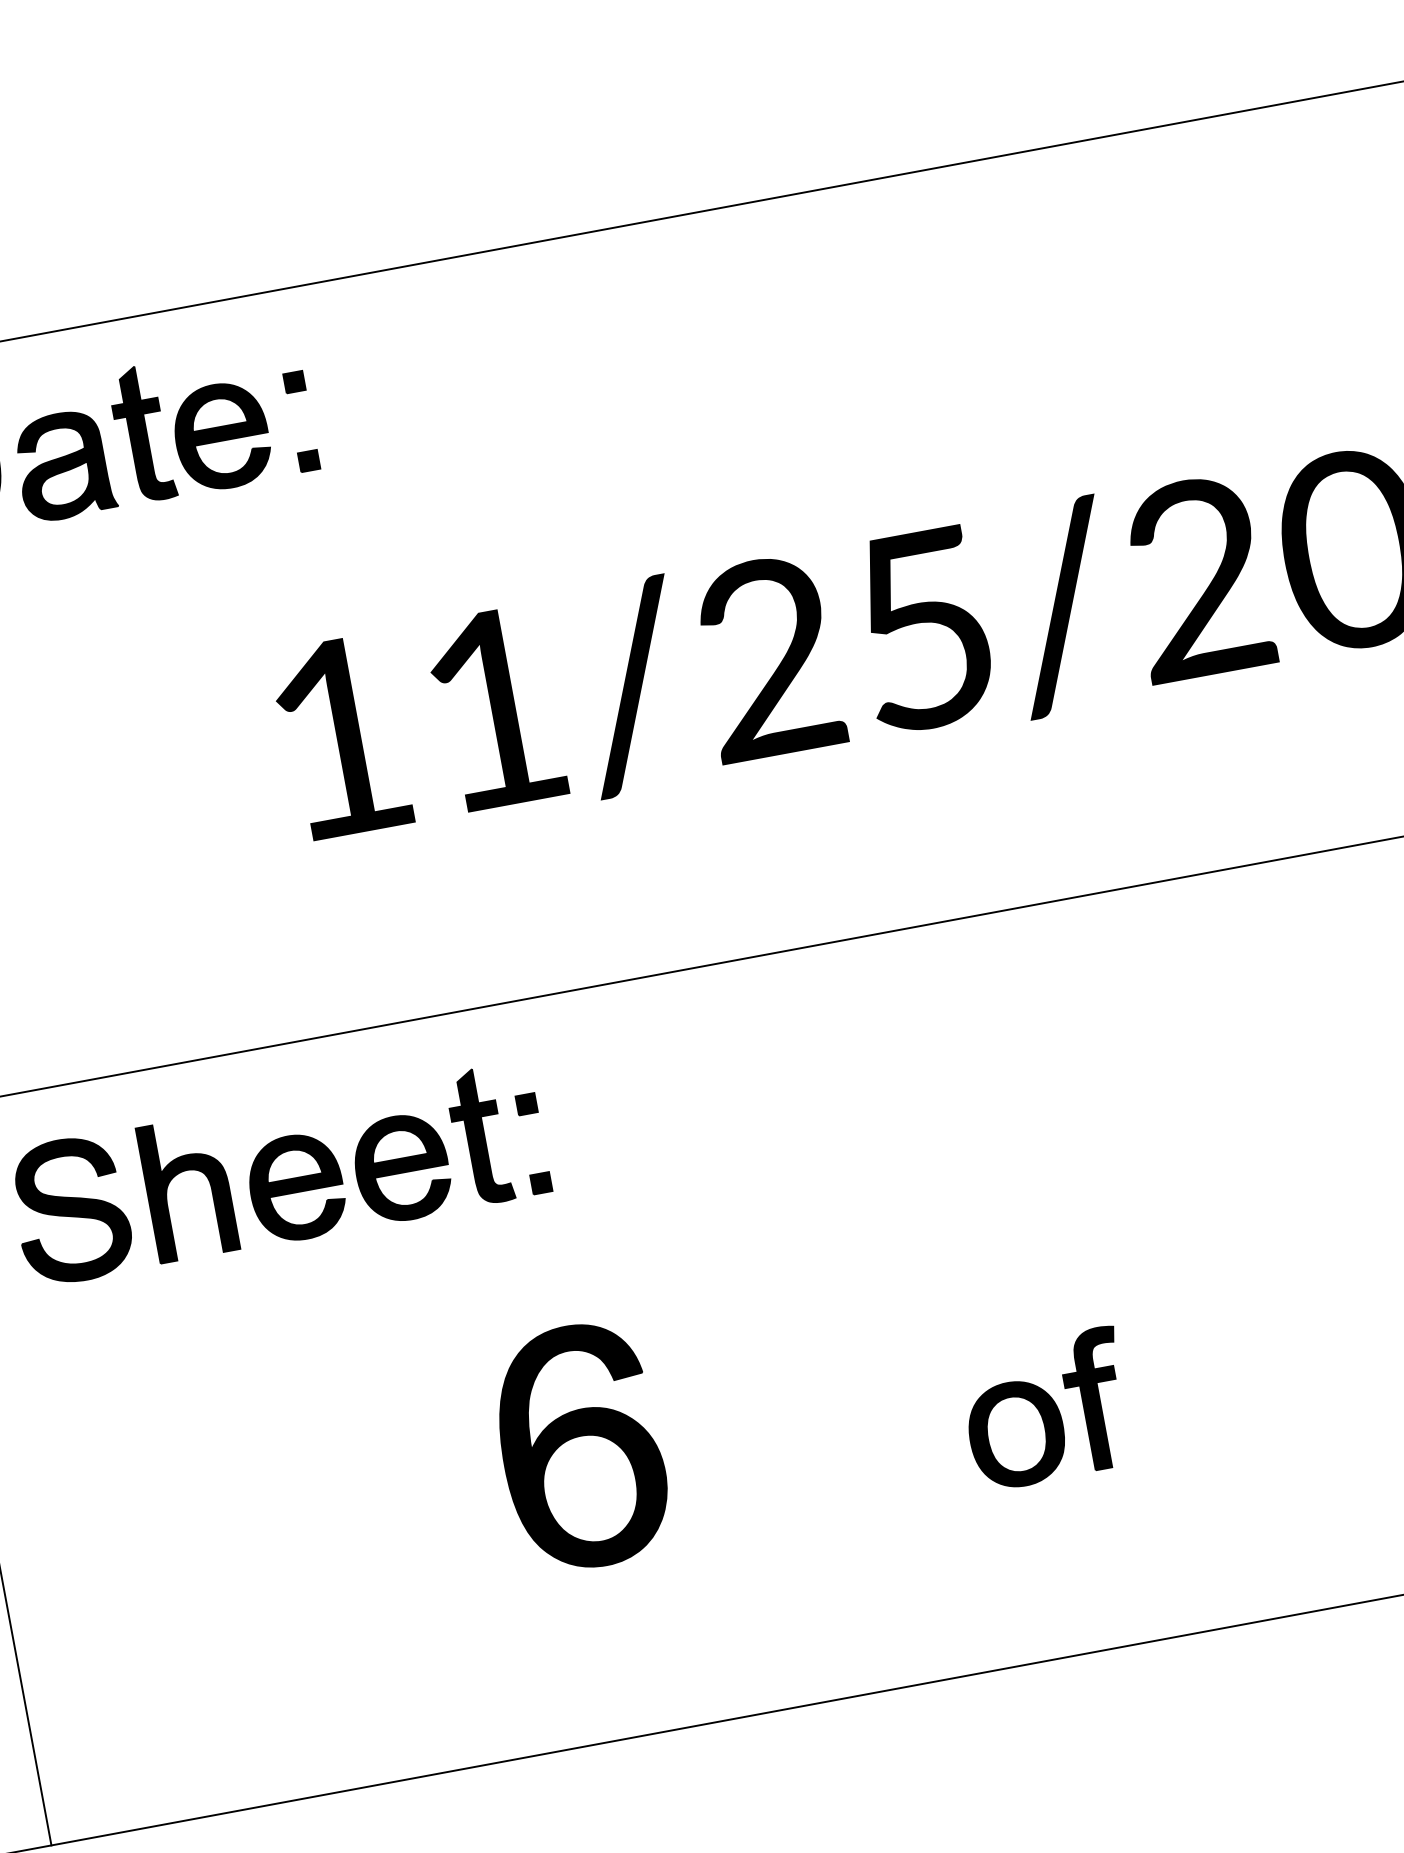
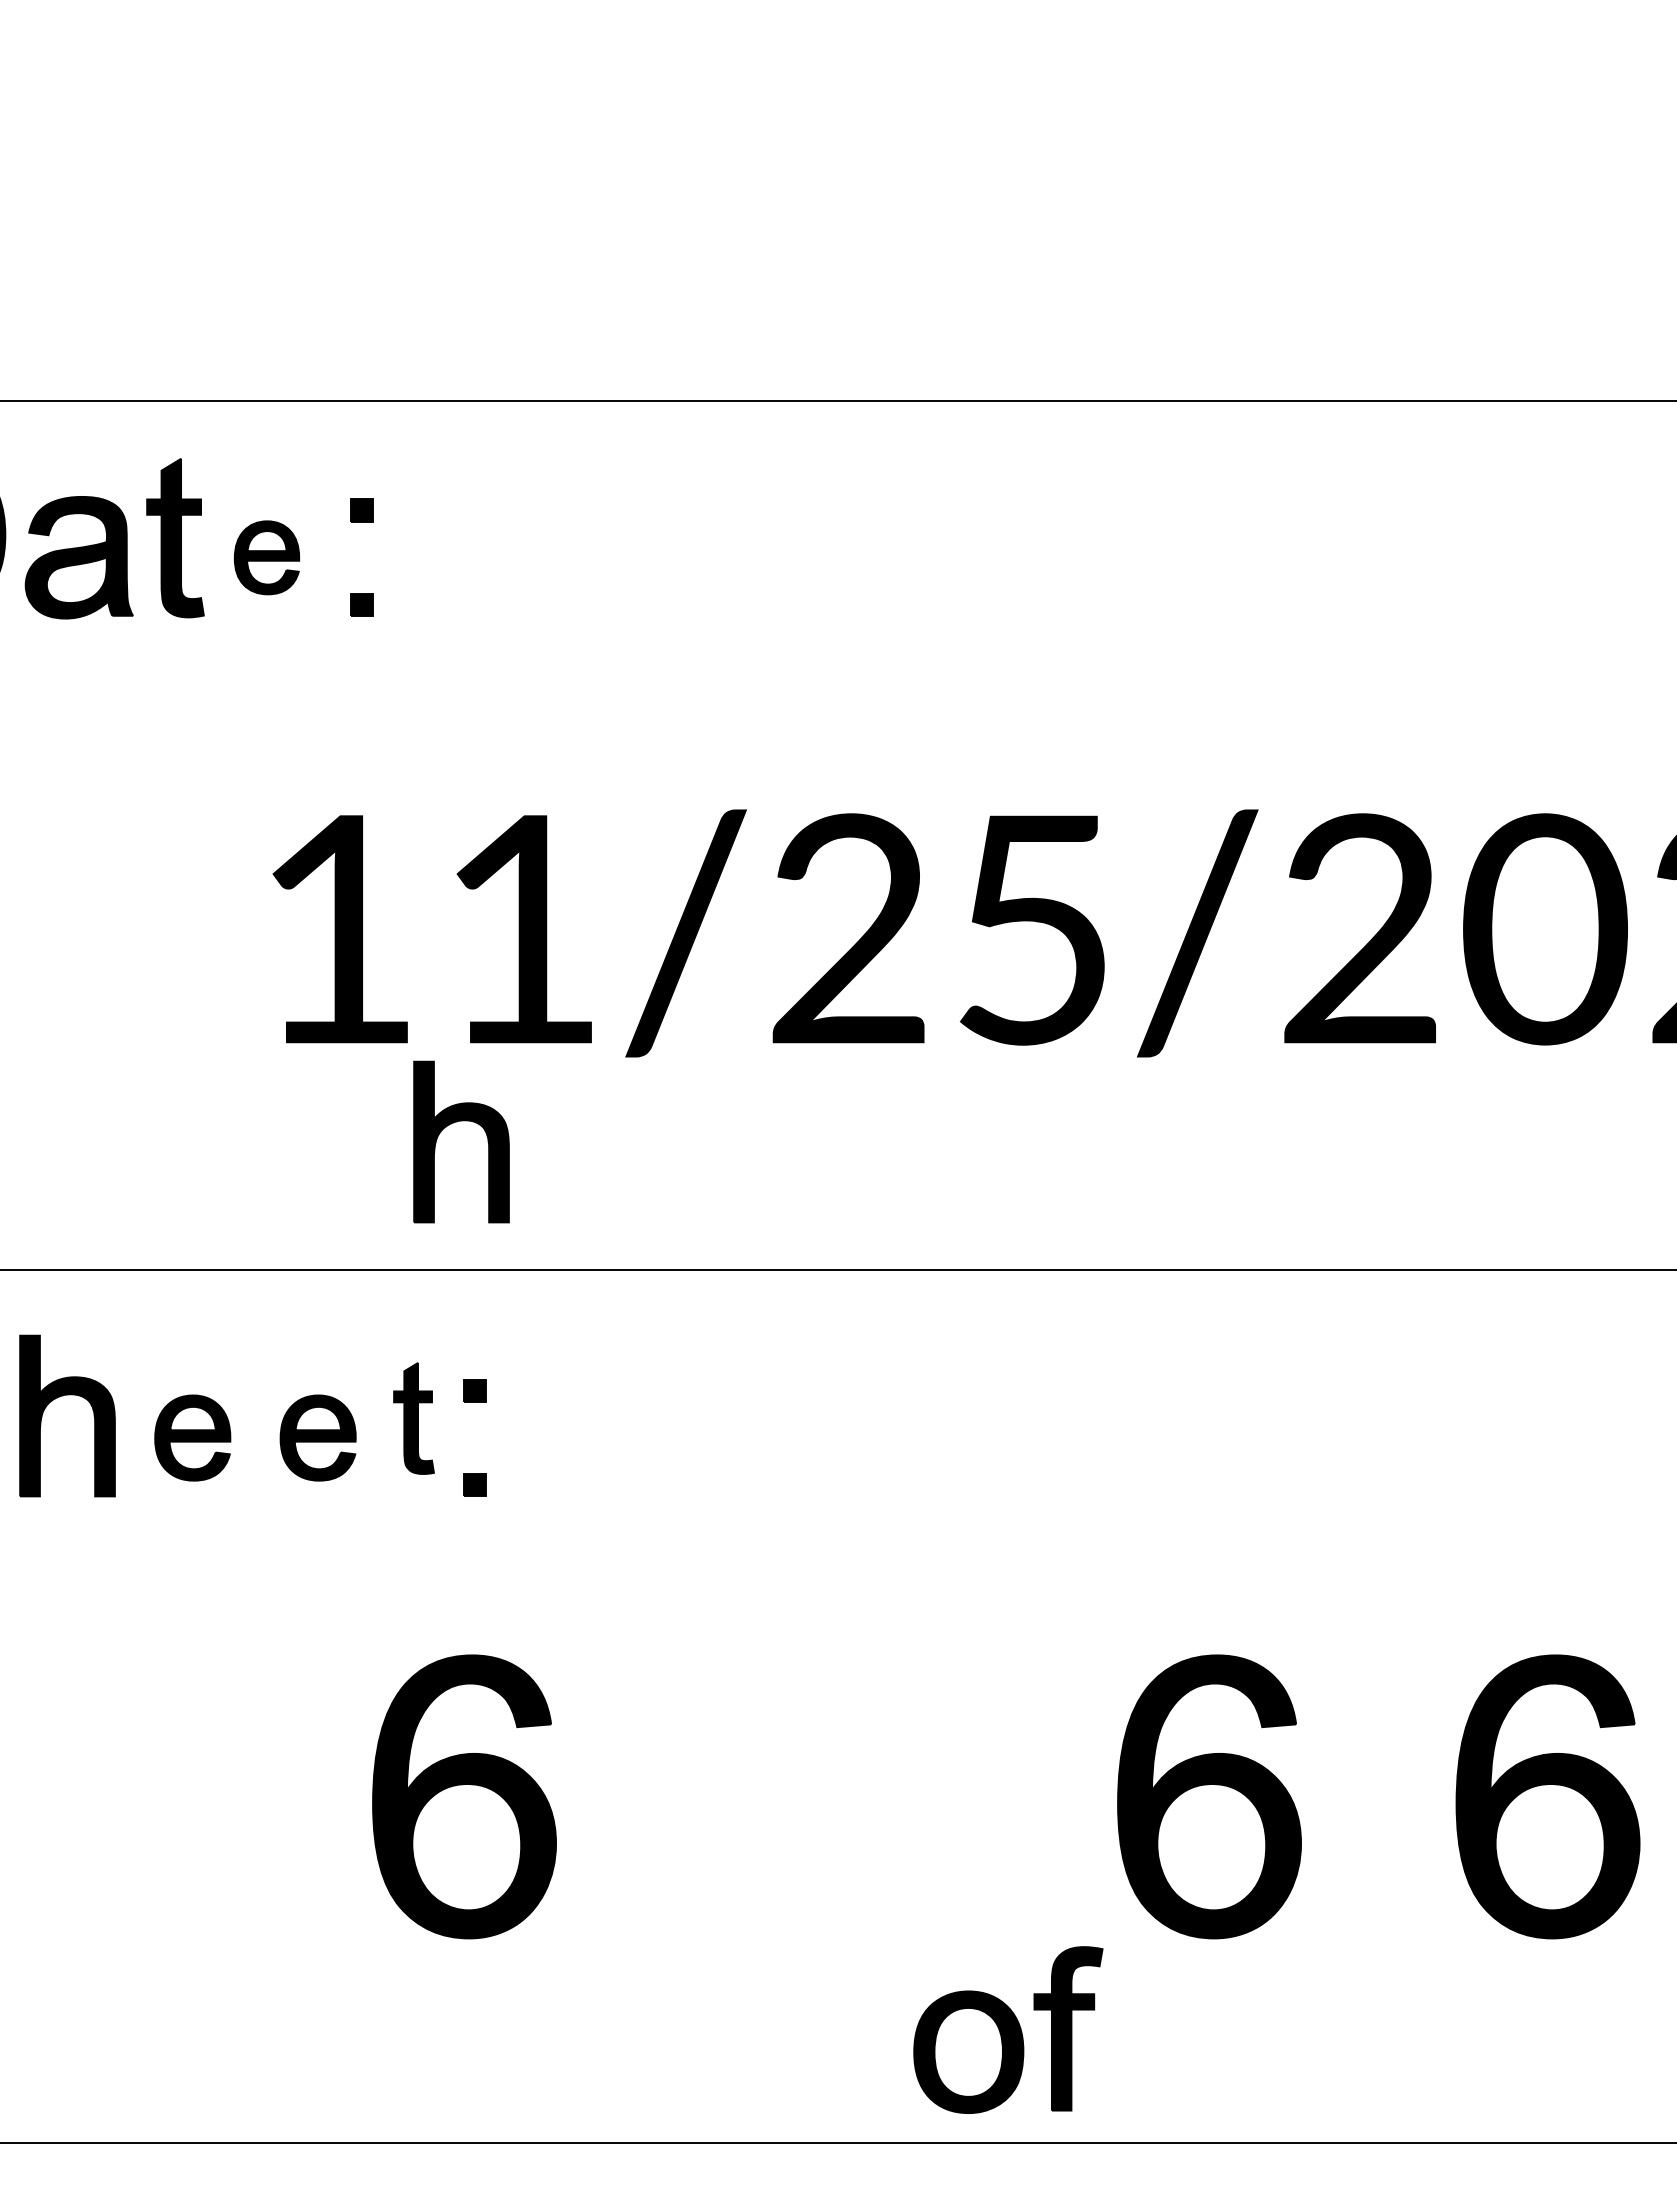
part: (221, 436) -> (266, 557), size x0.6
part: (469, 881) -> (457, 1122), added
part: (479, 1136) -> (413, 1418), size x0.7
part: (401, 1167) -> (317, 1437), size x0.7
part: (296, 1187) -> (192, 1437), size x0.7
part: (1206, 1330) -> (1209, 1796), added
part: (1046, 1408) -> (1008, 2029), moved

